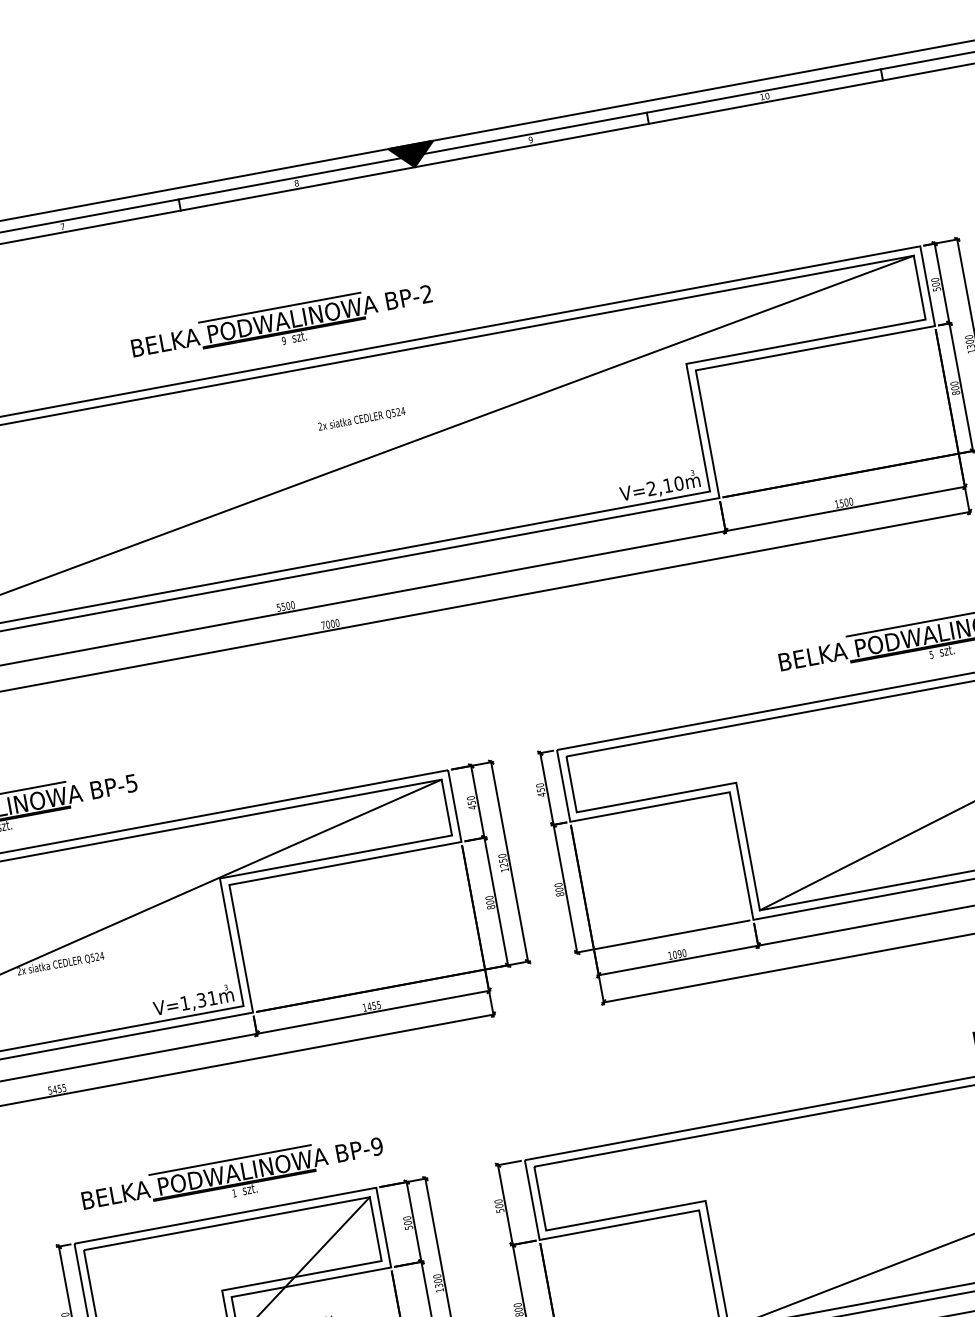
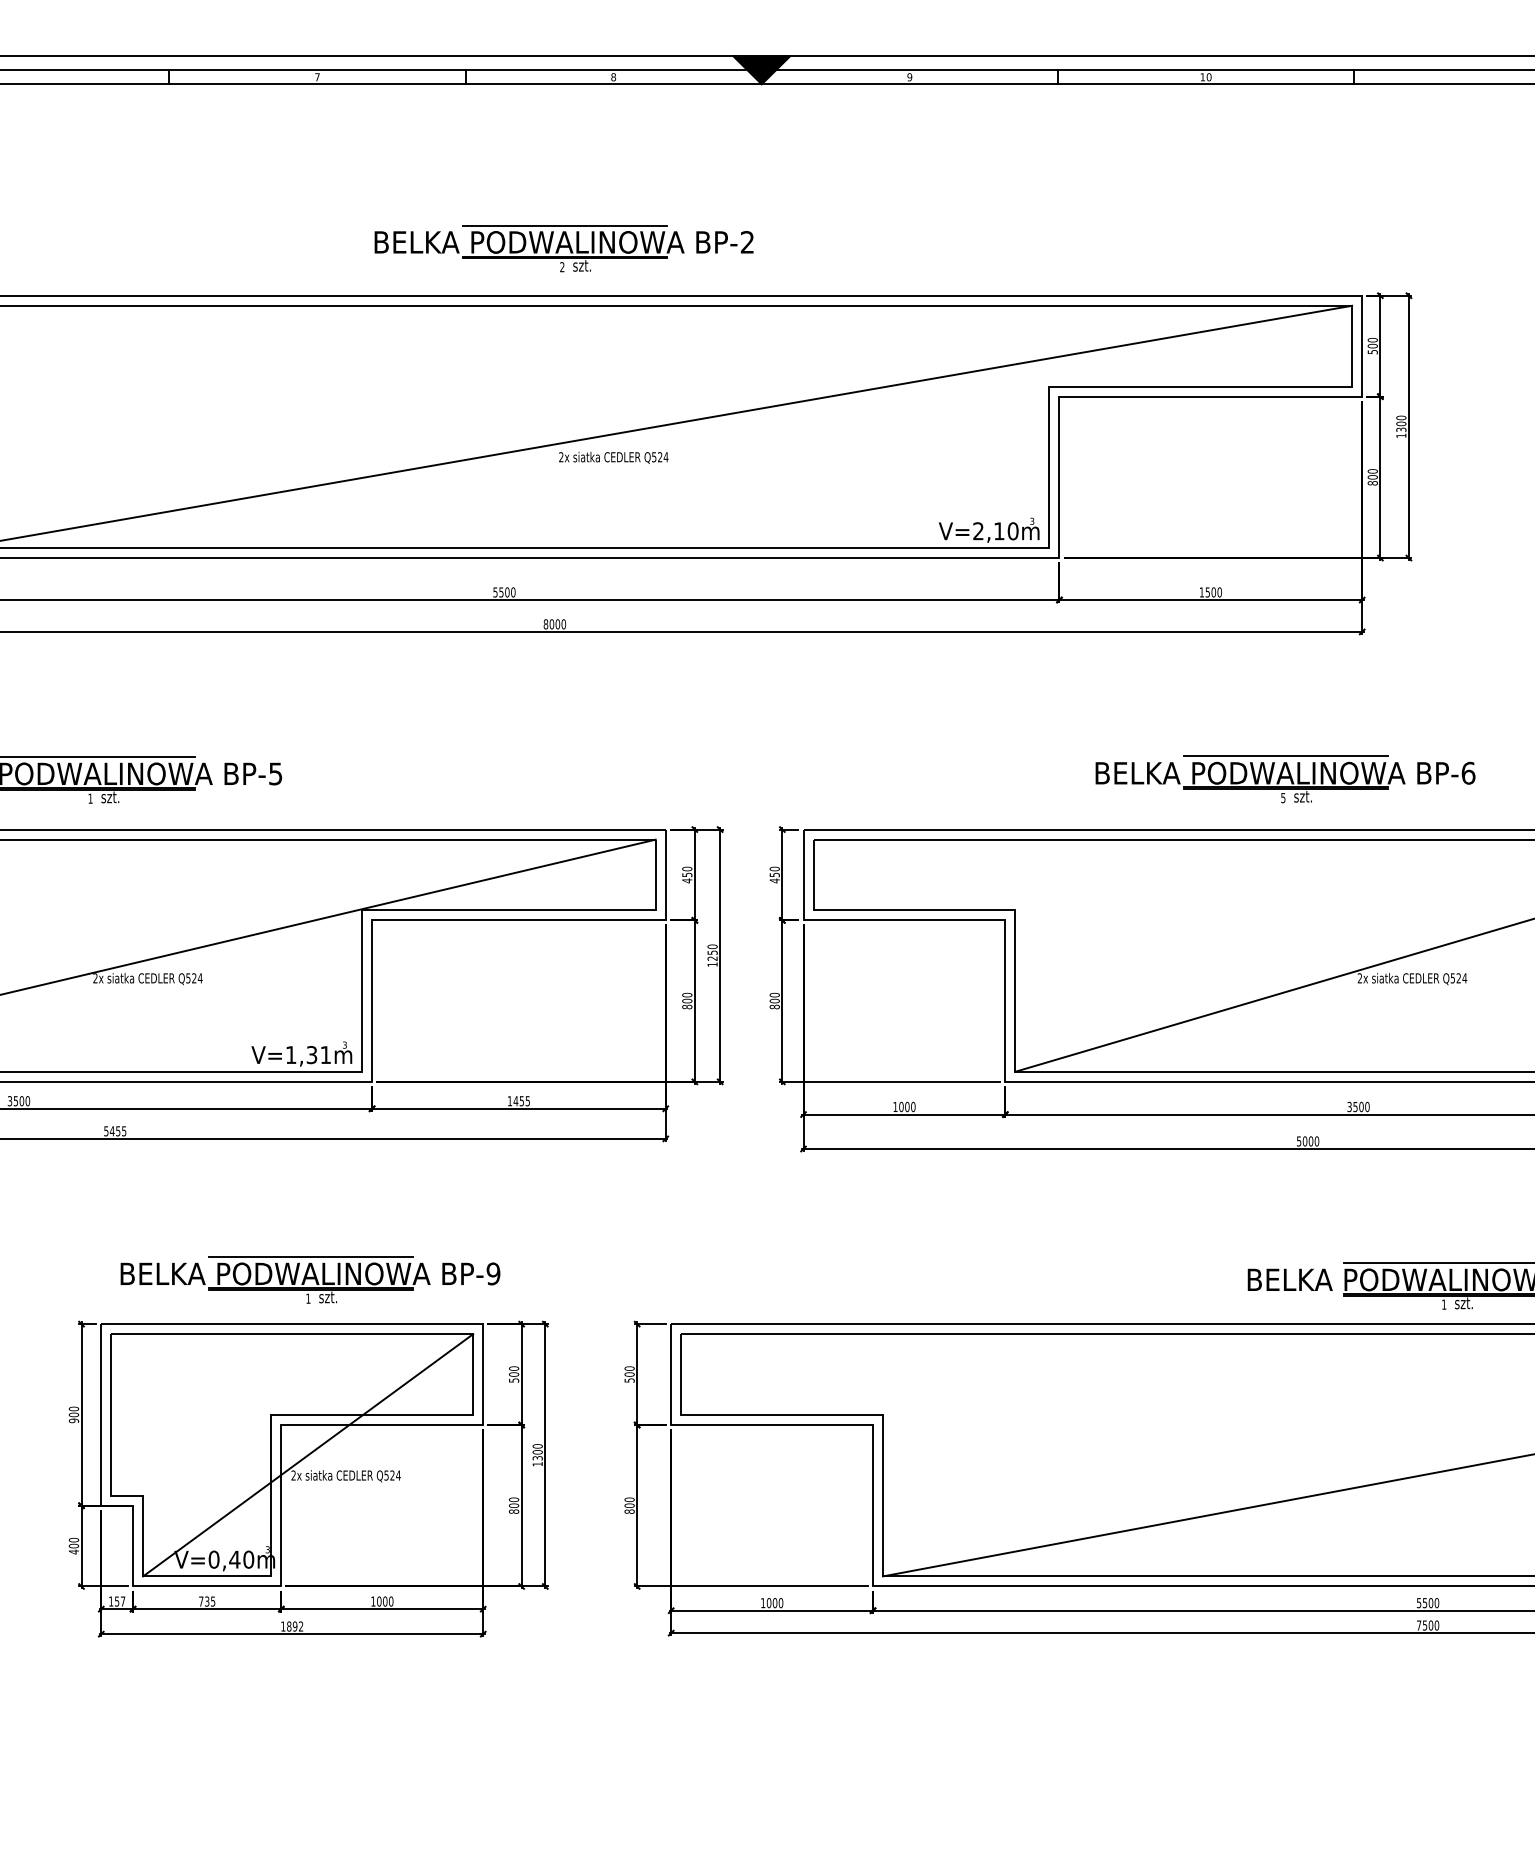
text: (284, 341) -> (562, 267), 9 -> 2
text: (361, 419) -> (613, 457), moved
text: (323, 625) -> (545, 624), 7000 -> 8000
text: (679, 954) -> (907, 1107), 1090 -> 1000

